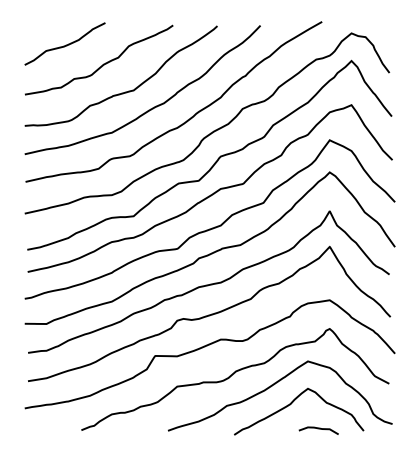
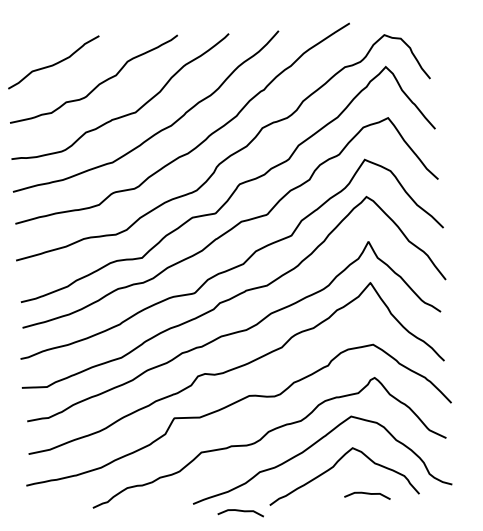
curve: (208, 439) -> (240, 512), added

